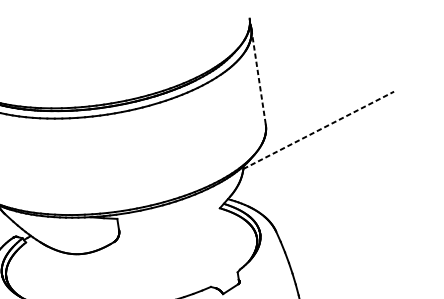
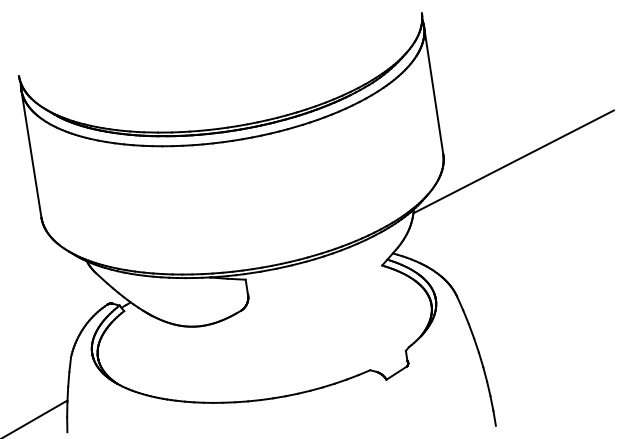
line: (258, 77) -> (433, 91), dashed -> solid
line: (318, 130) -> (513, 161), dashed -> solid

